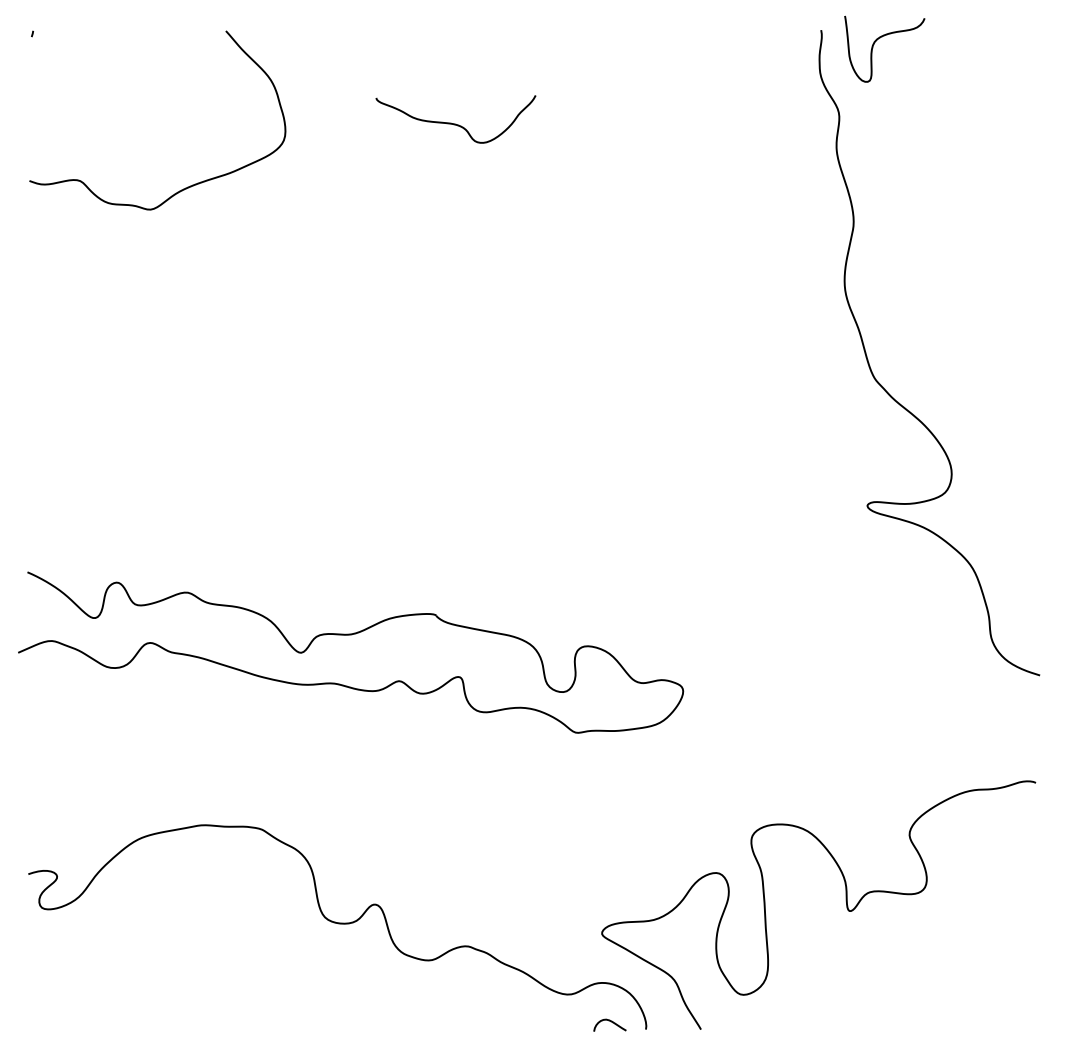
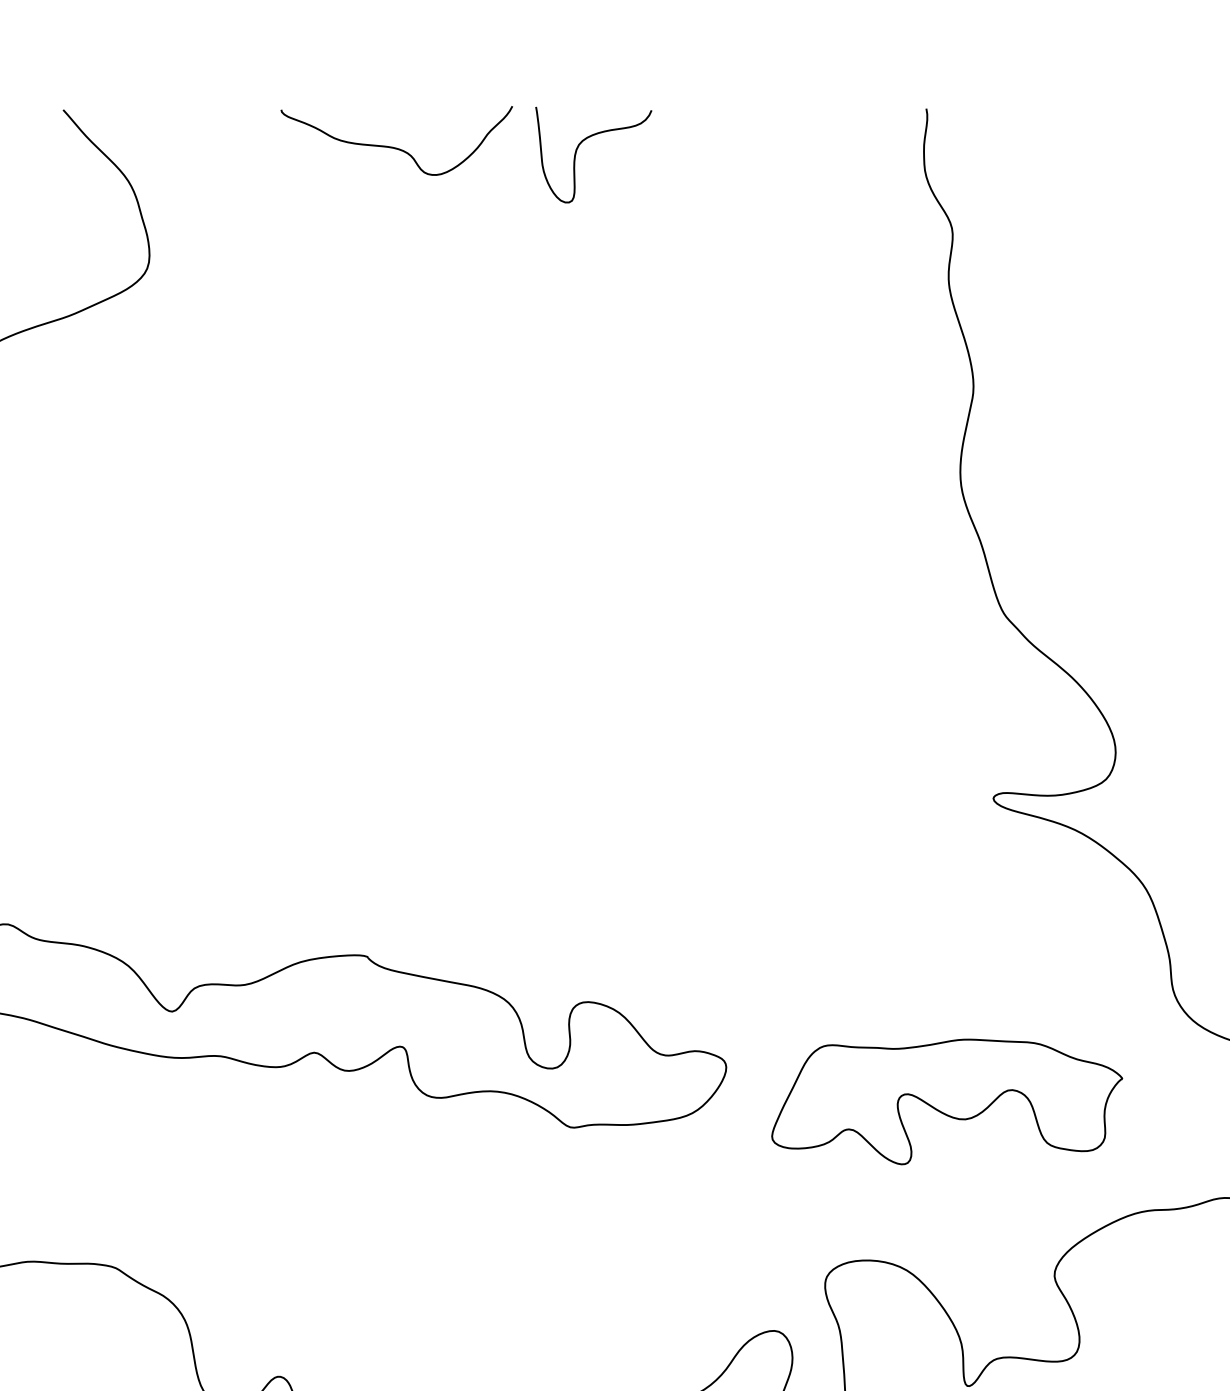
curve: (877, 40) -> (583, 142), moved
curve: (455, 123) -> (396, 146), moved
part: (835, 714) -> (947, 1101), added

